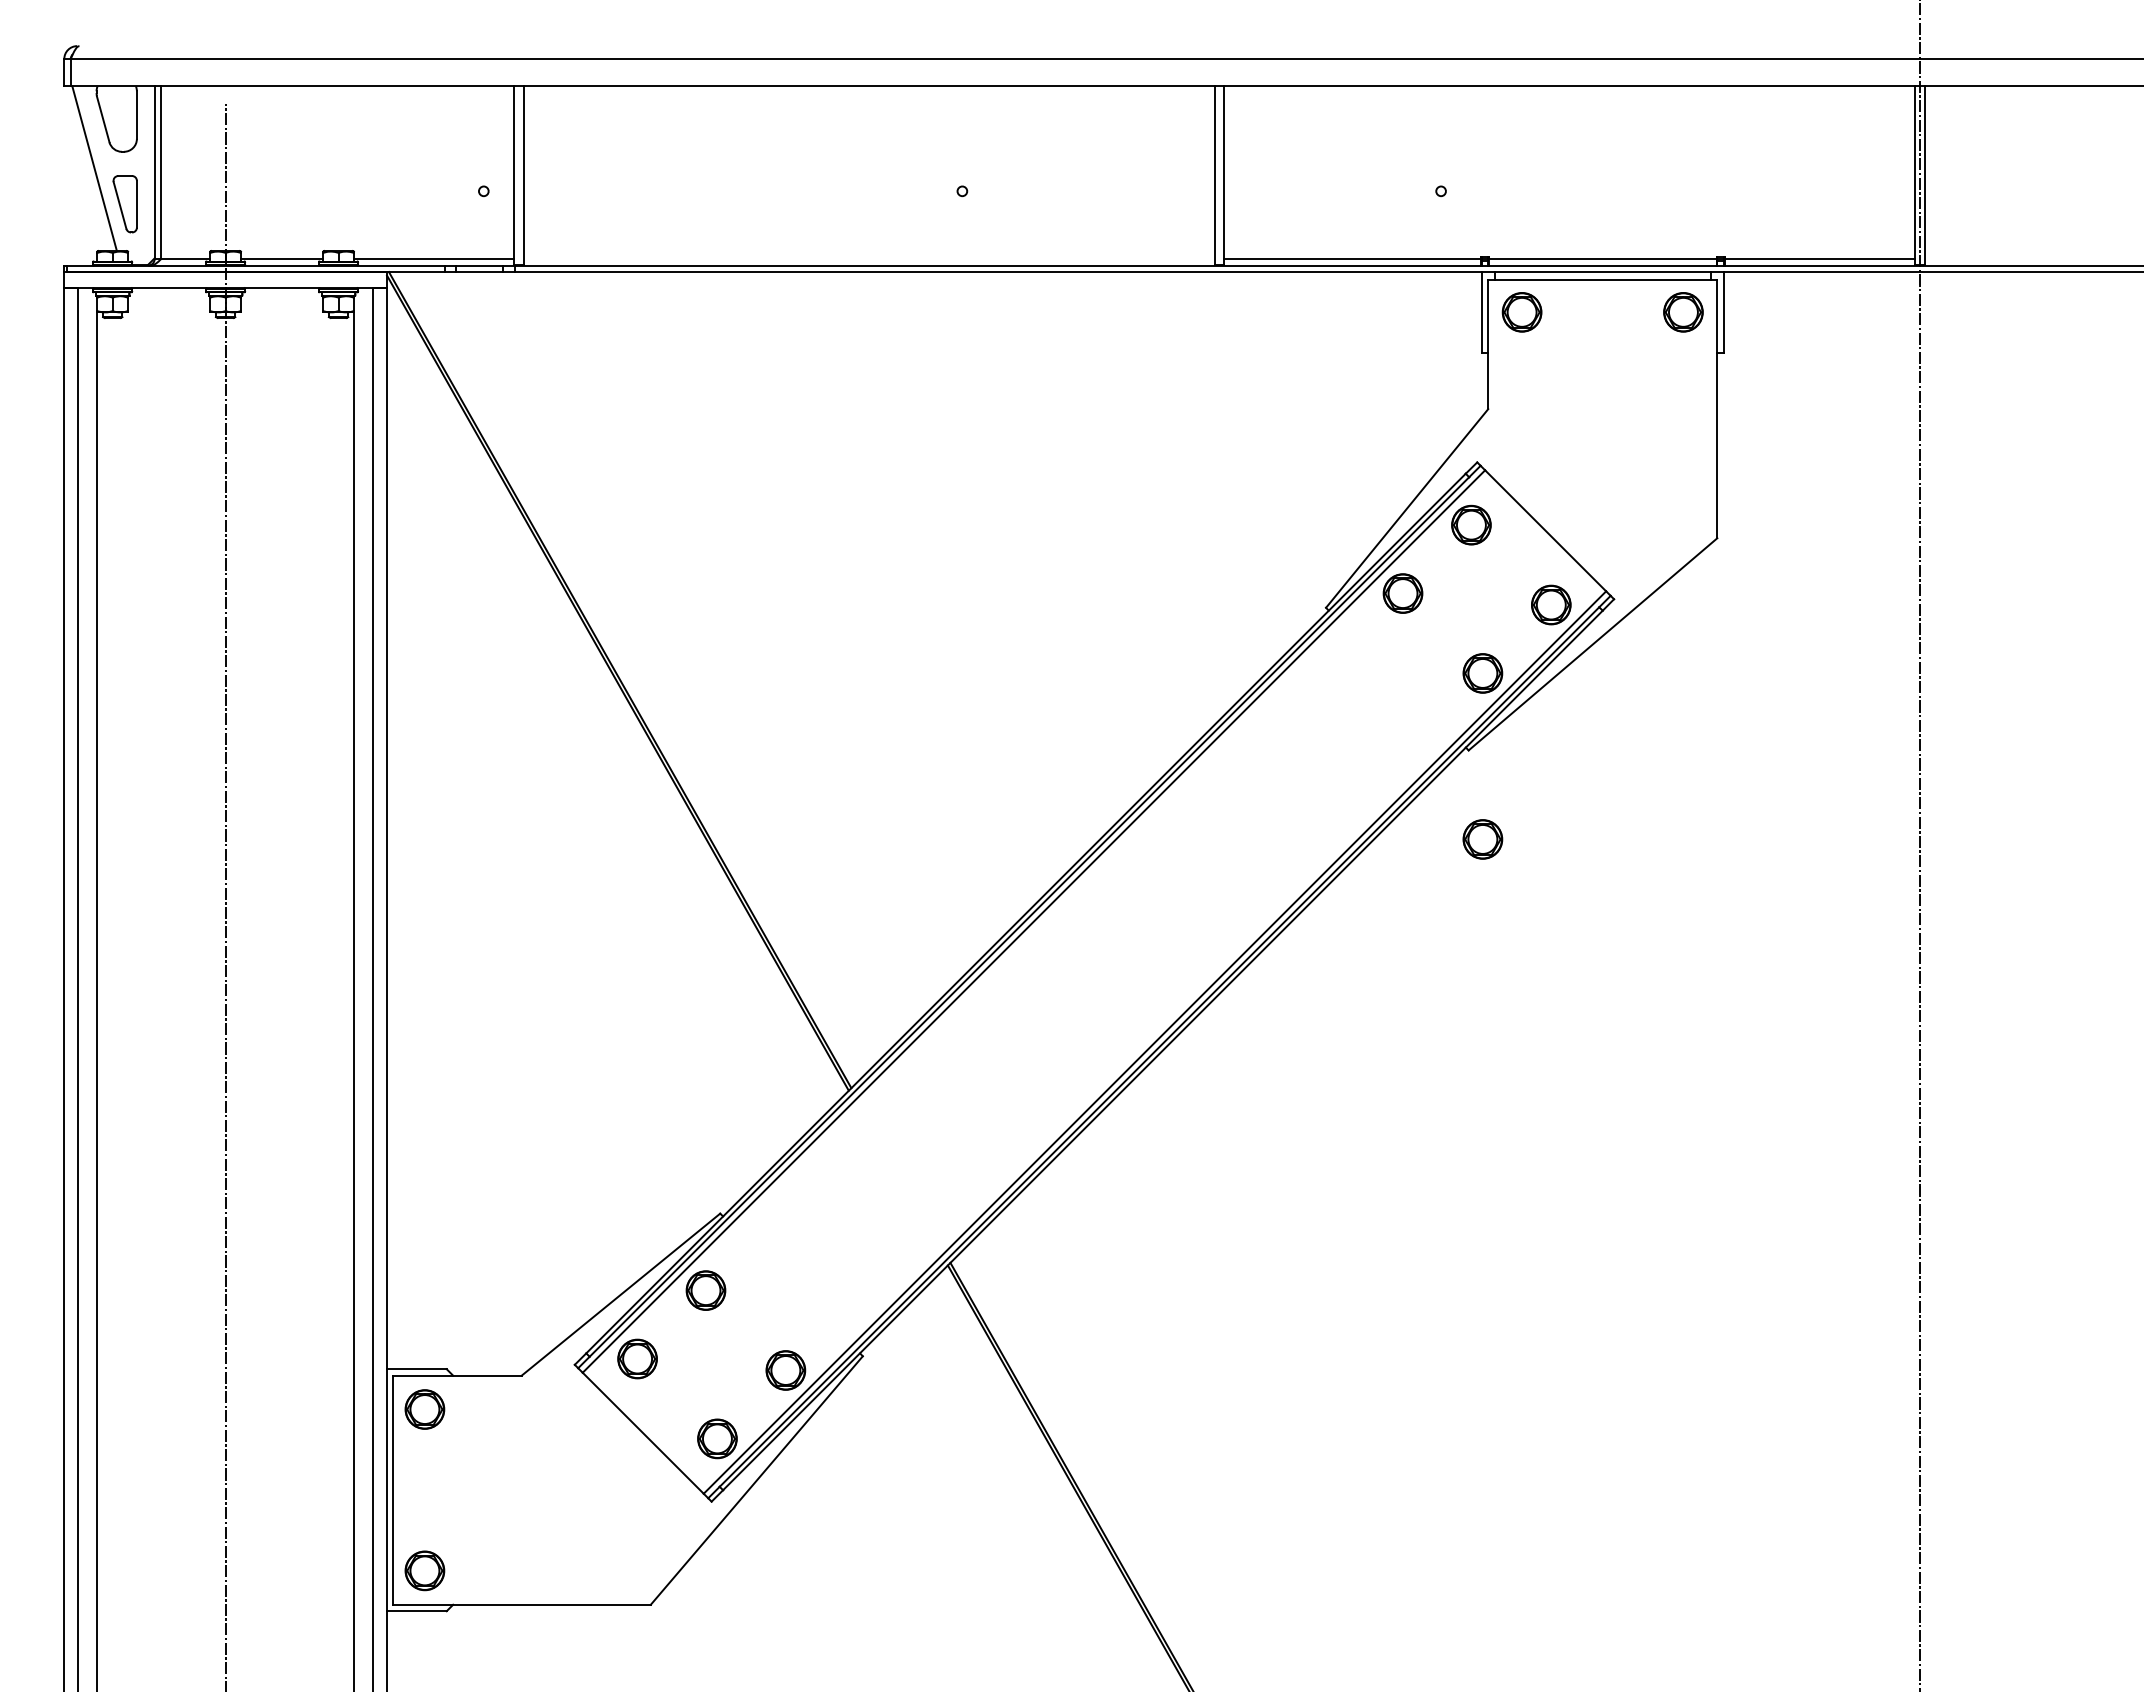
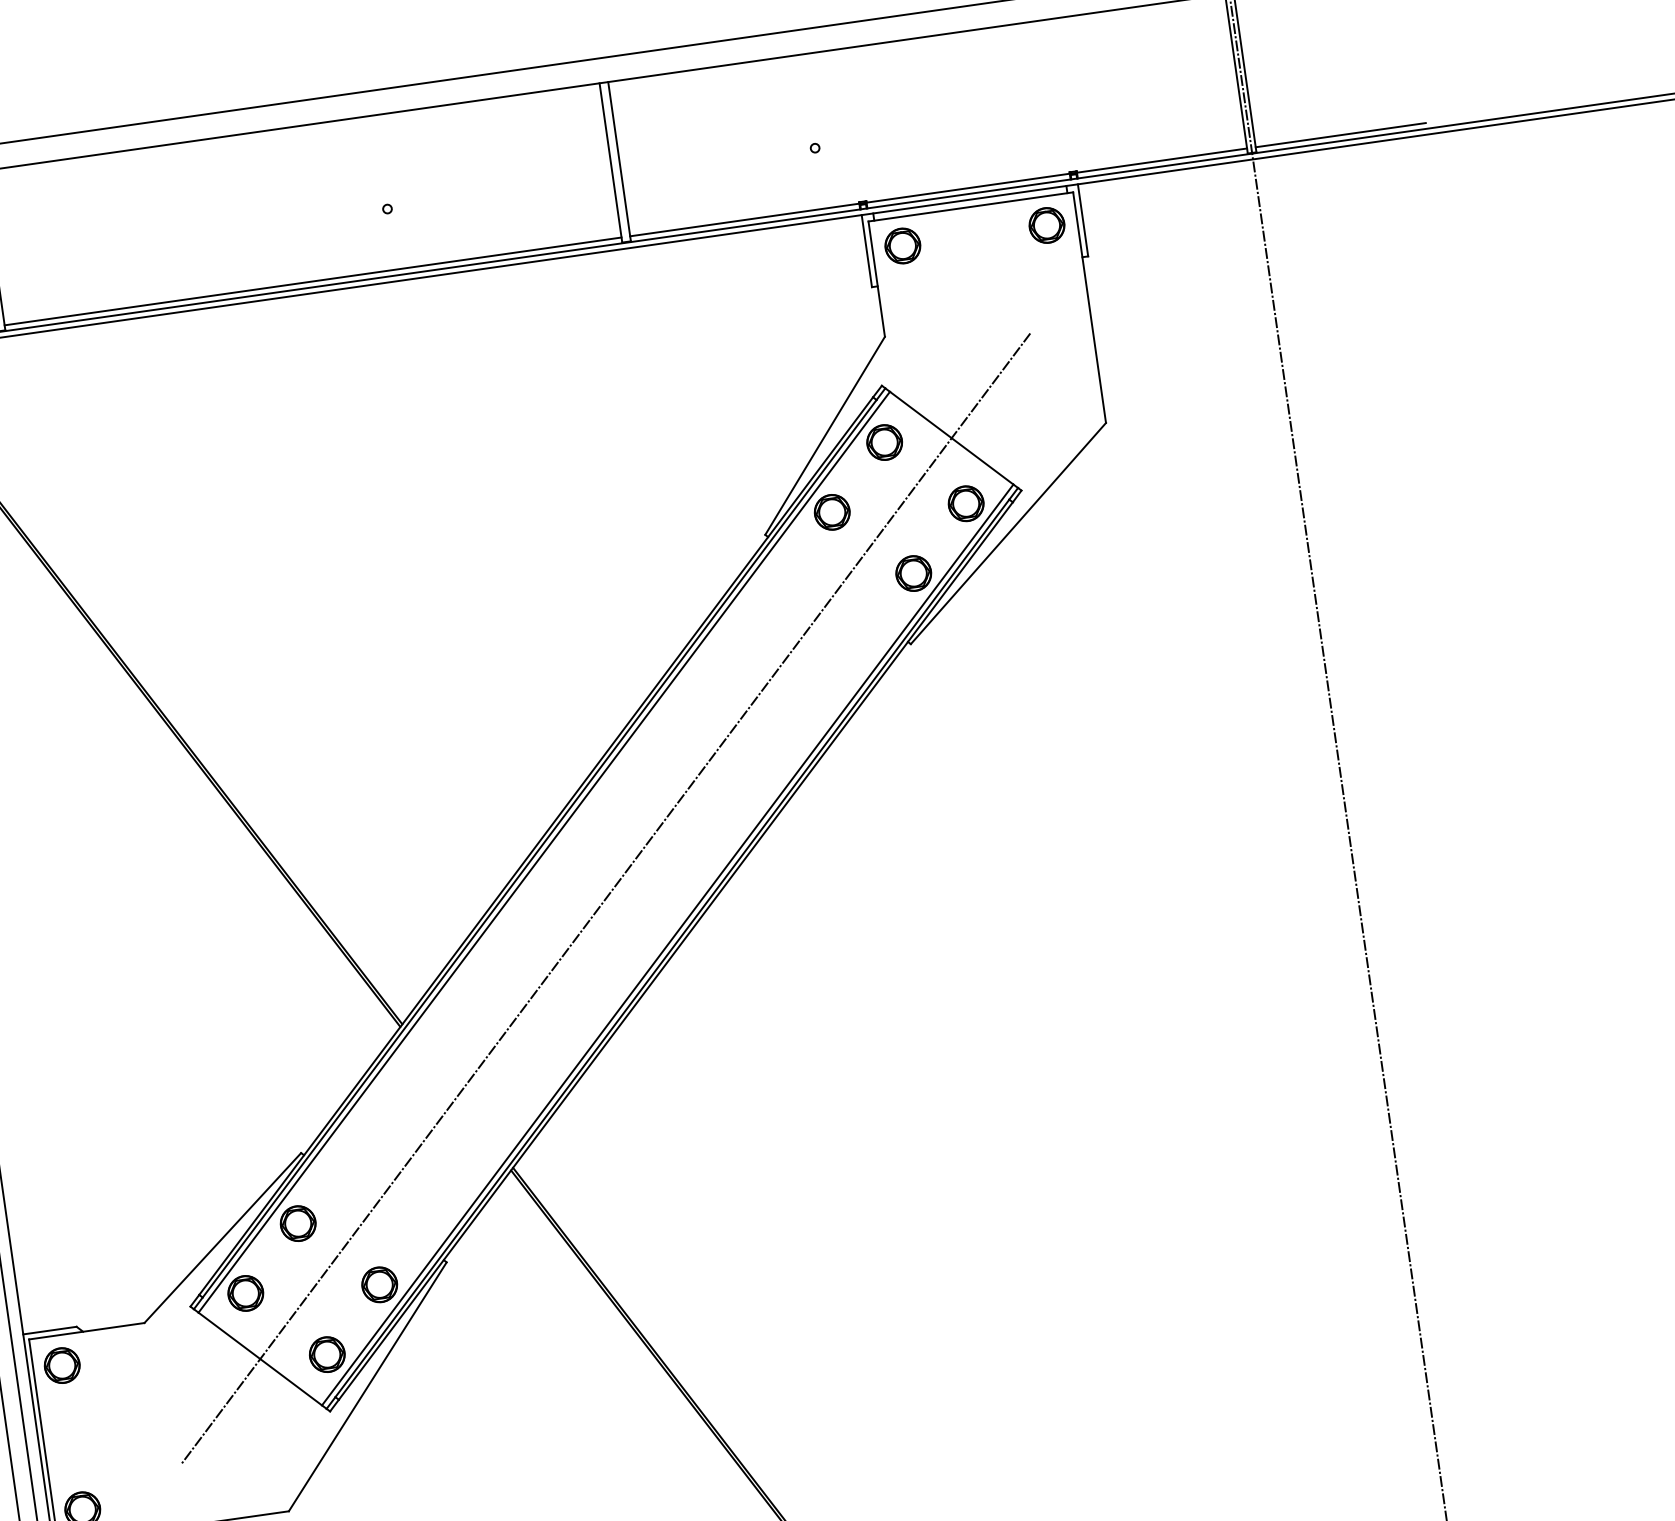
line: (869, 259) -> (313, 281), added
line: (2019, 259) -> (1340, 135), added
part: (1482, 839) -> (934, 721), removed
line: (1094, 981) -> (605, 898), added

